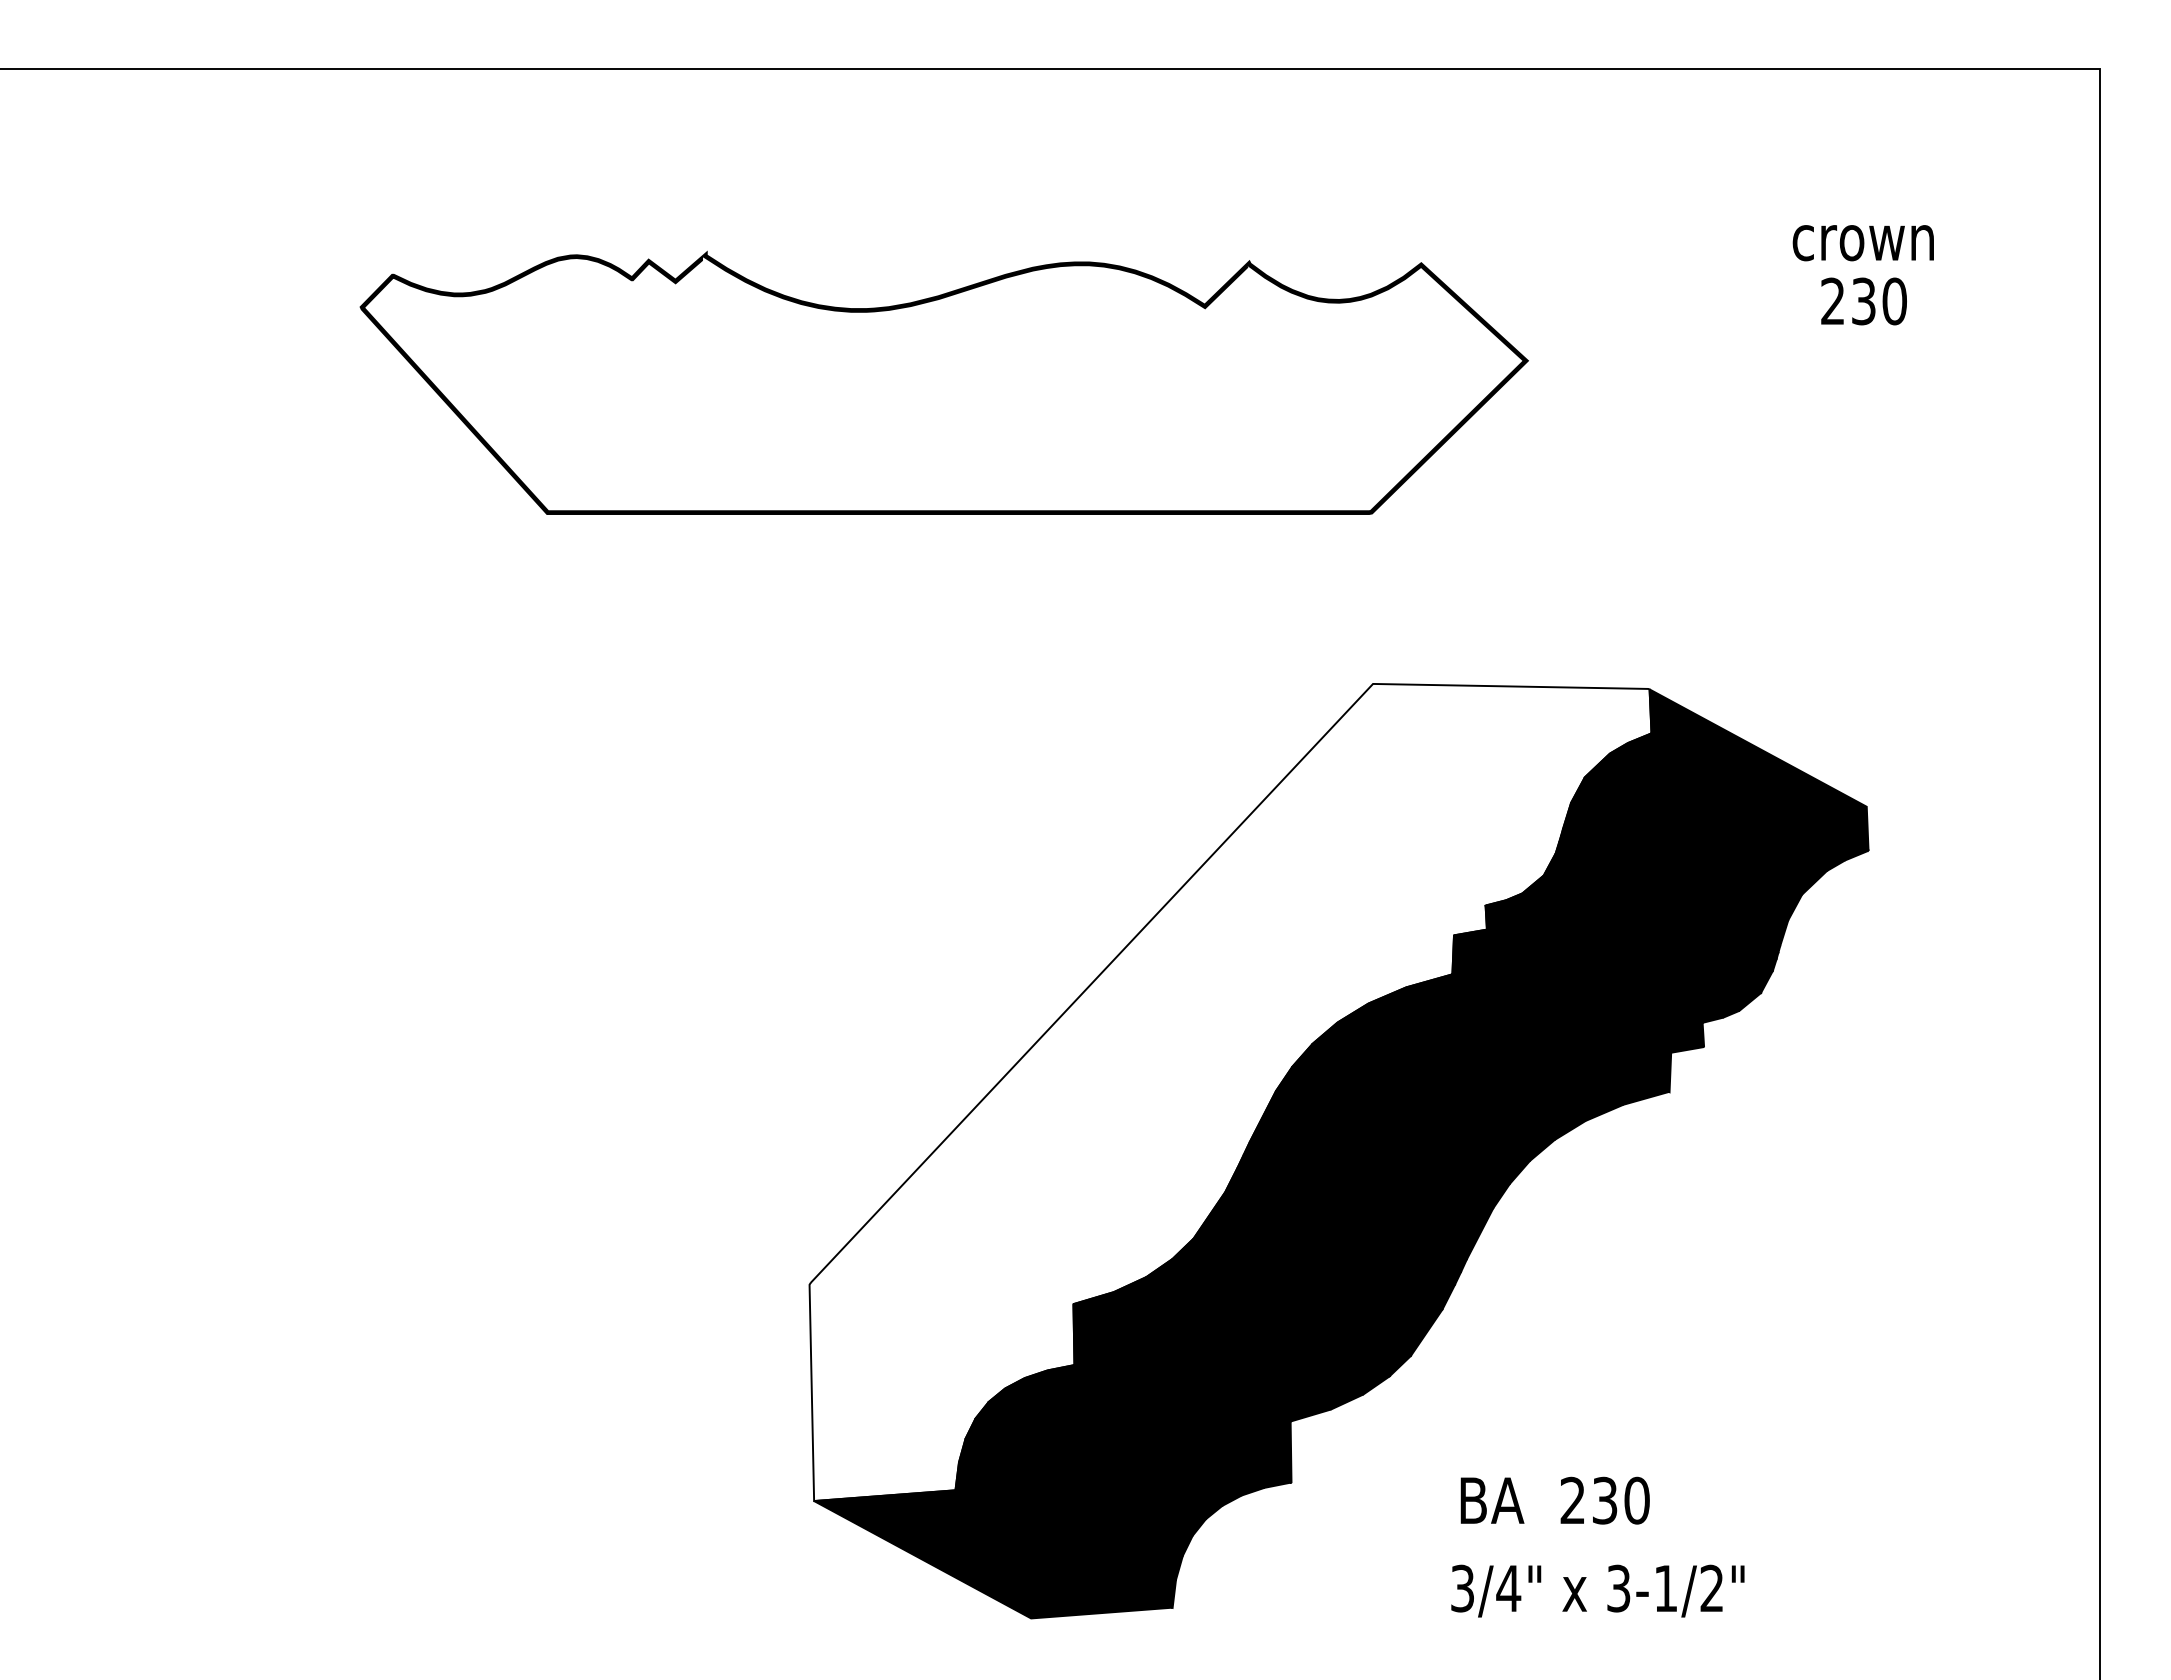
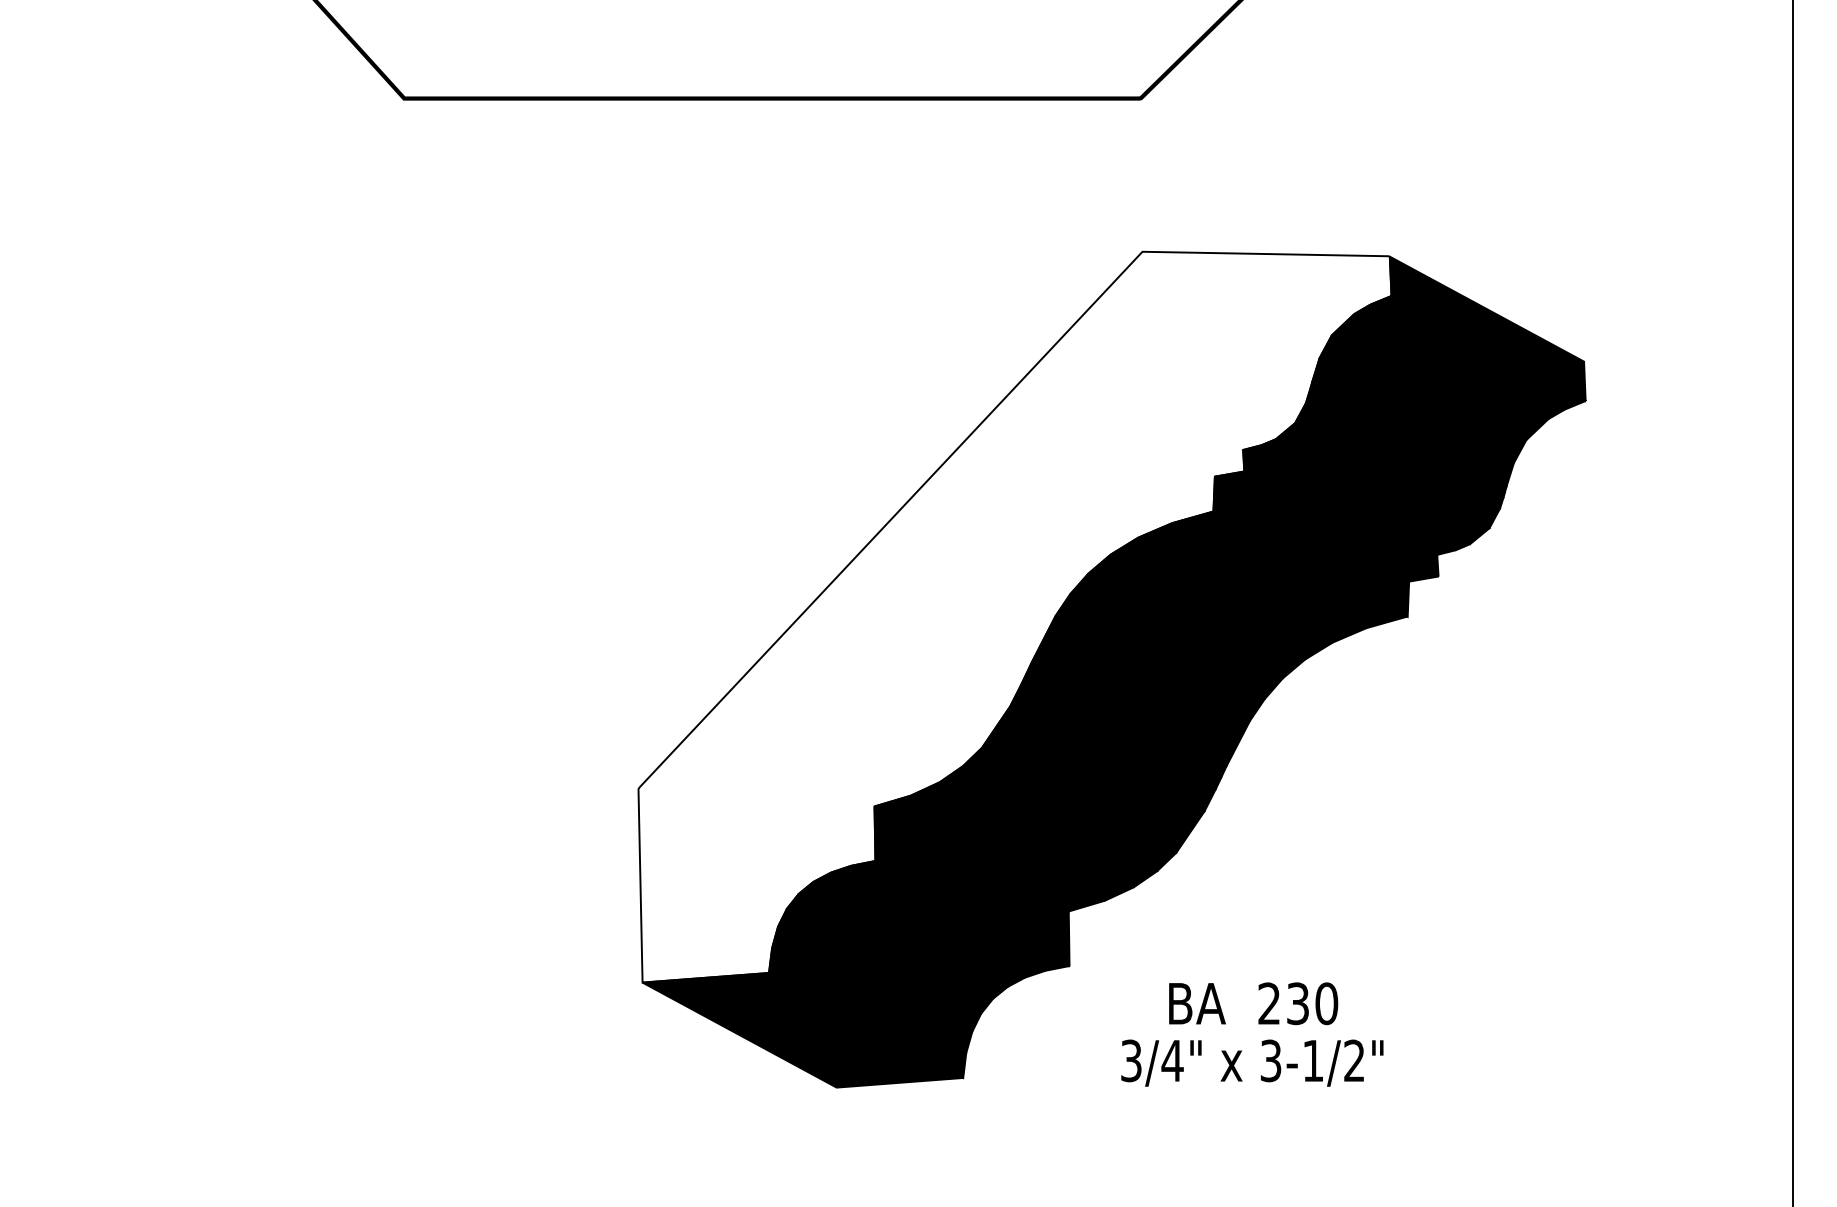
text: (1554, 1500) -> (1252, 1003), moved
text: (1597, 1590) -> (1252, 1062), moved

